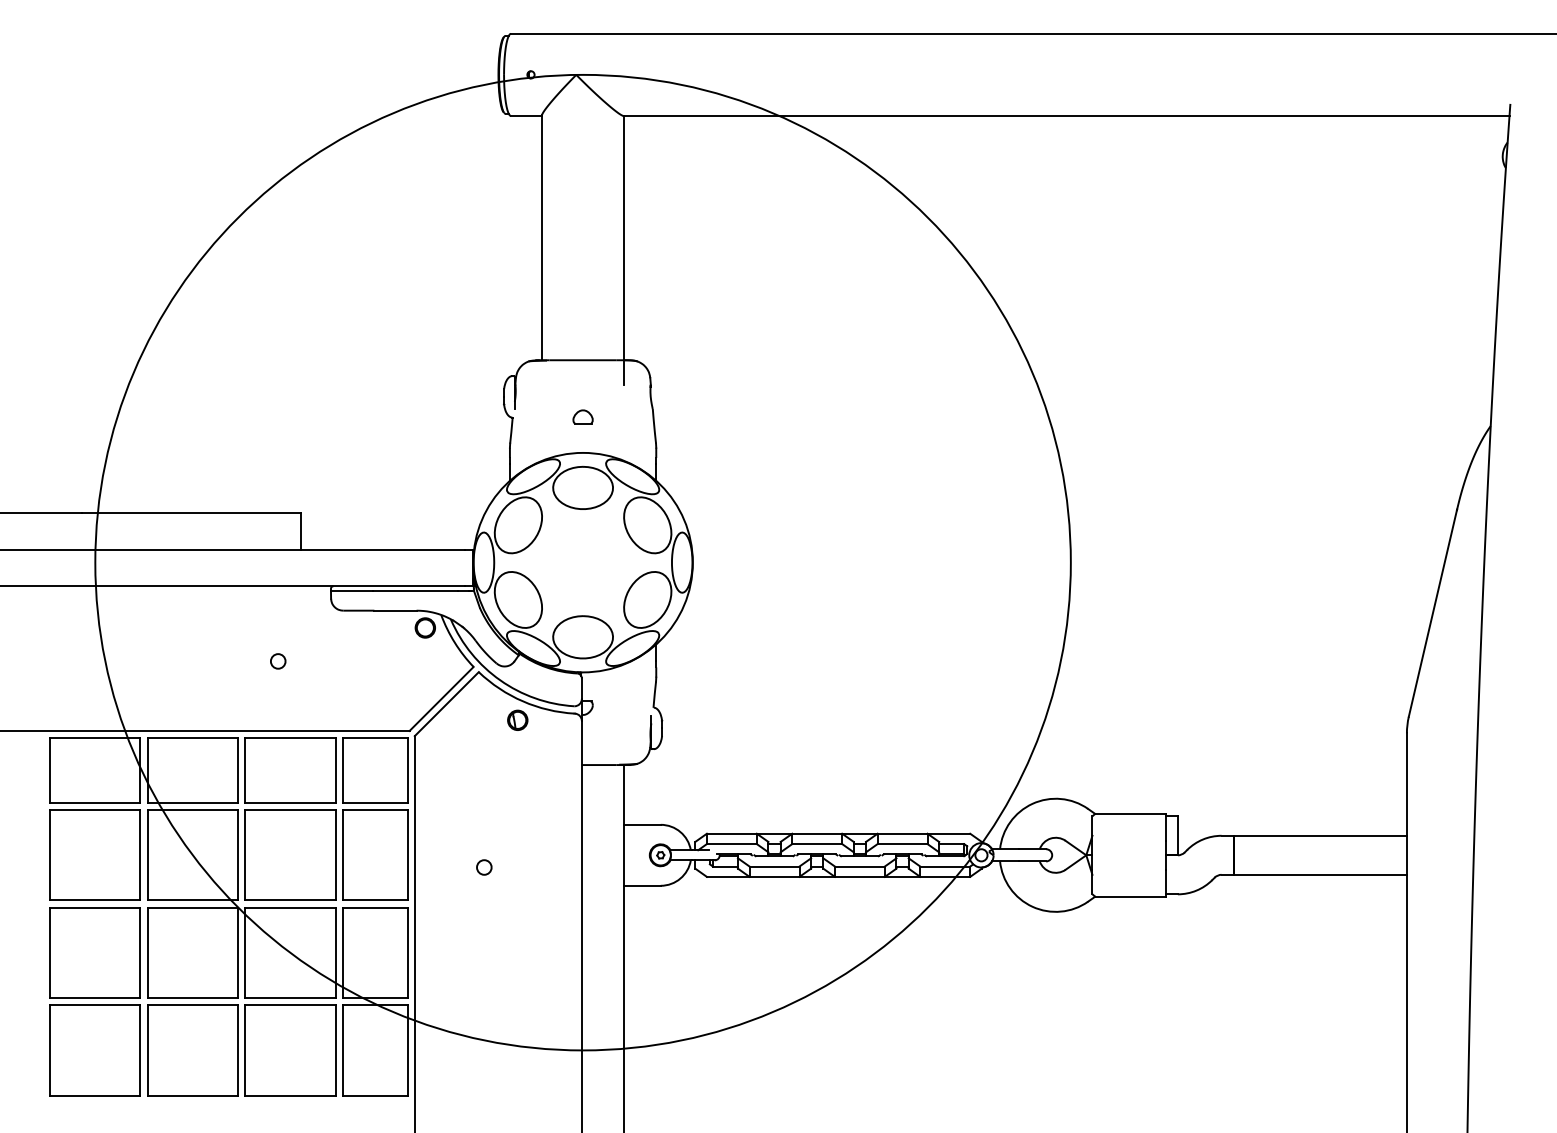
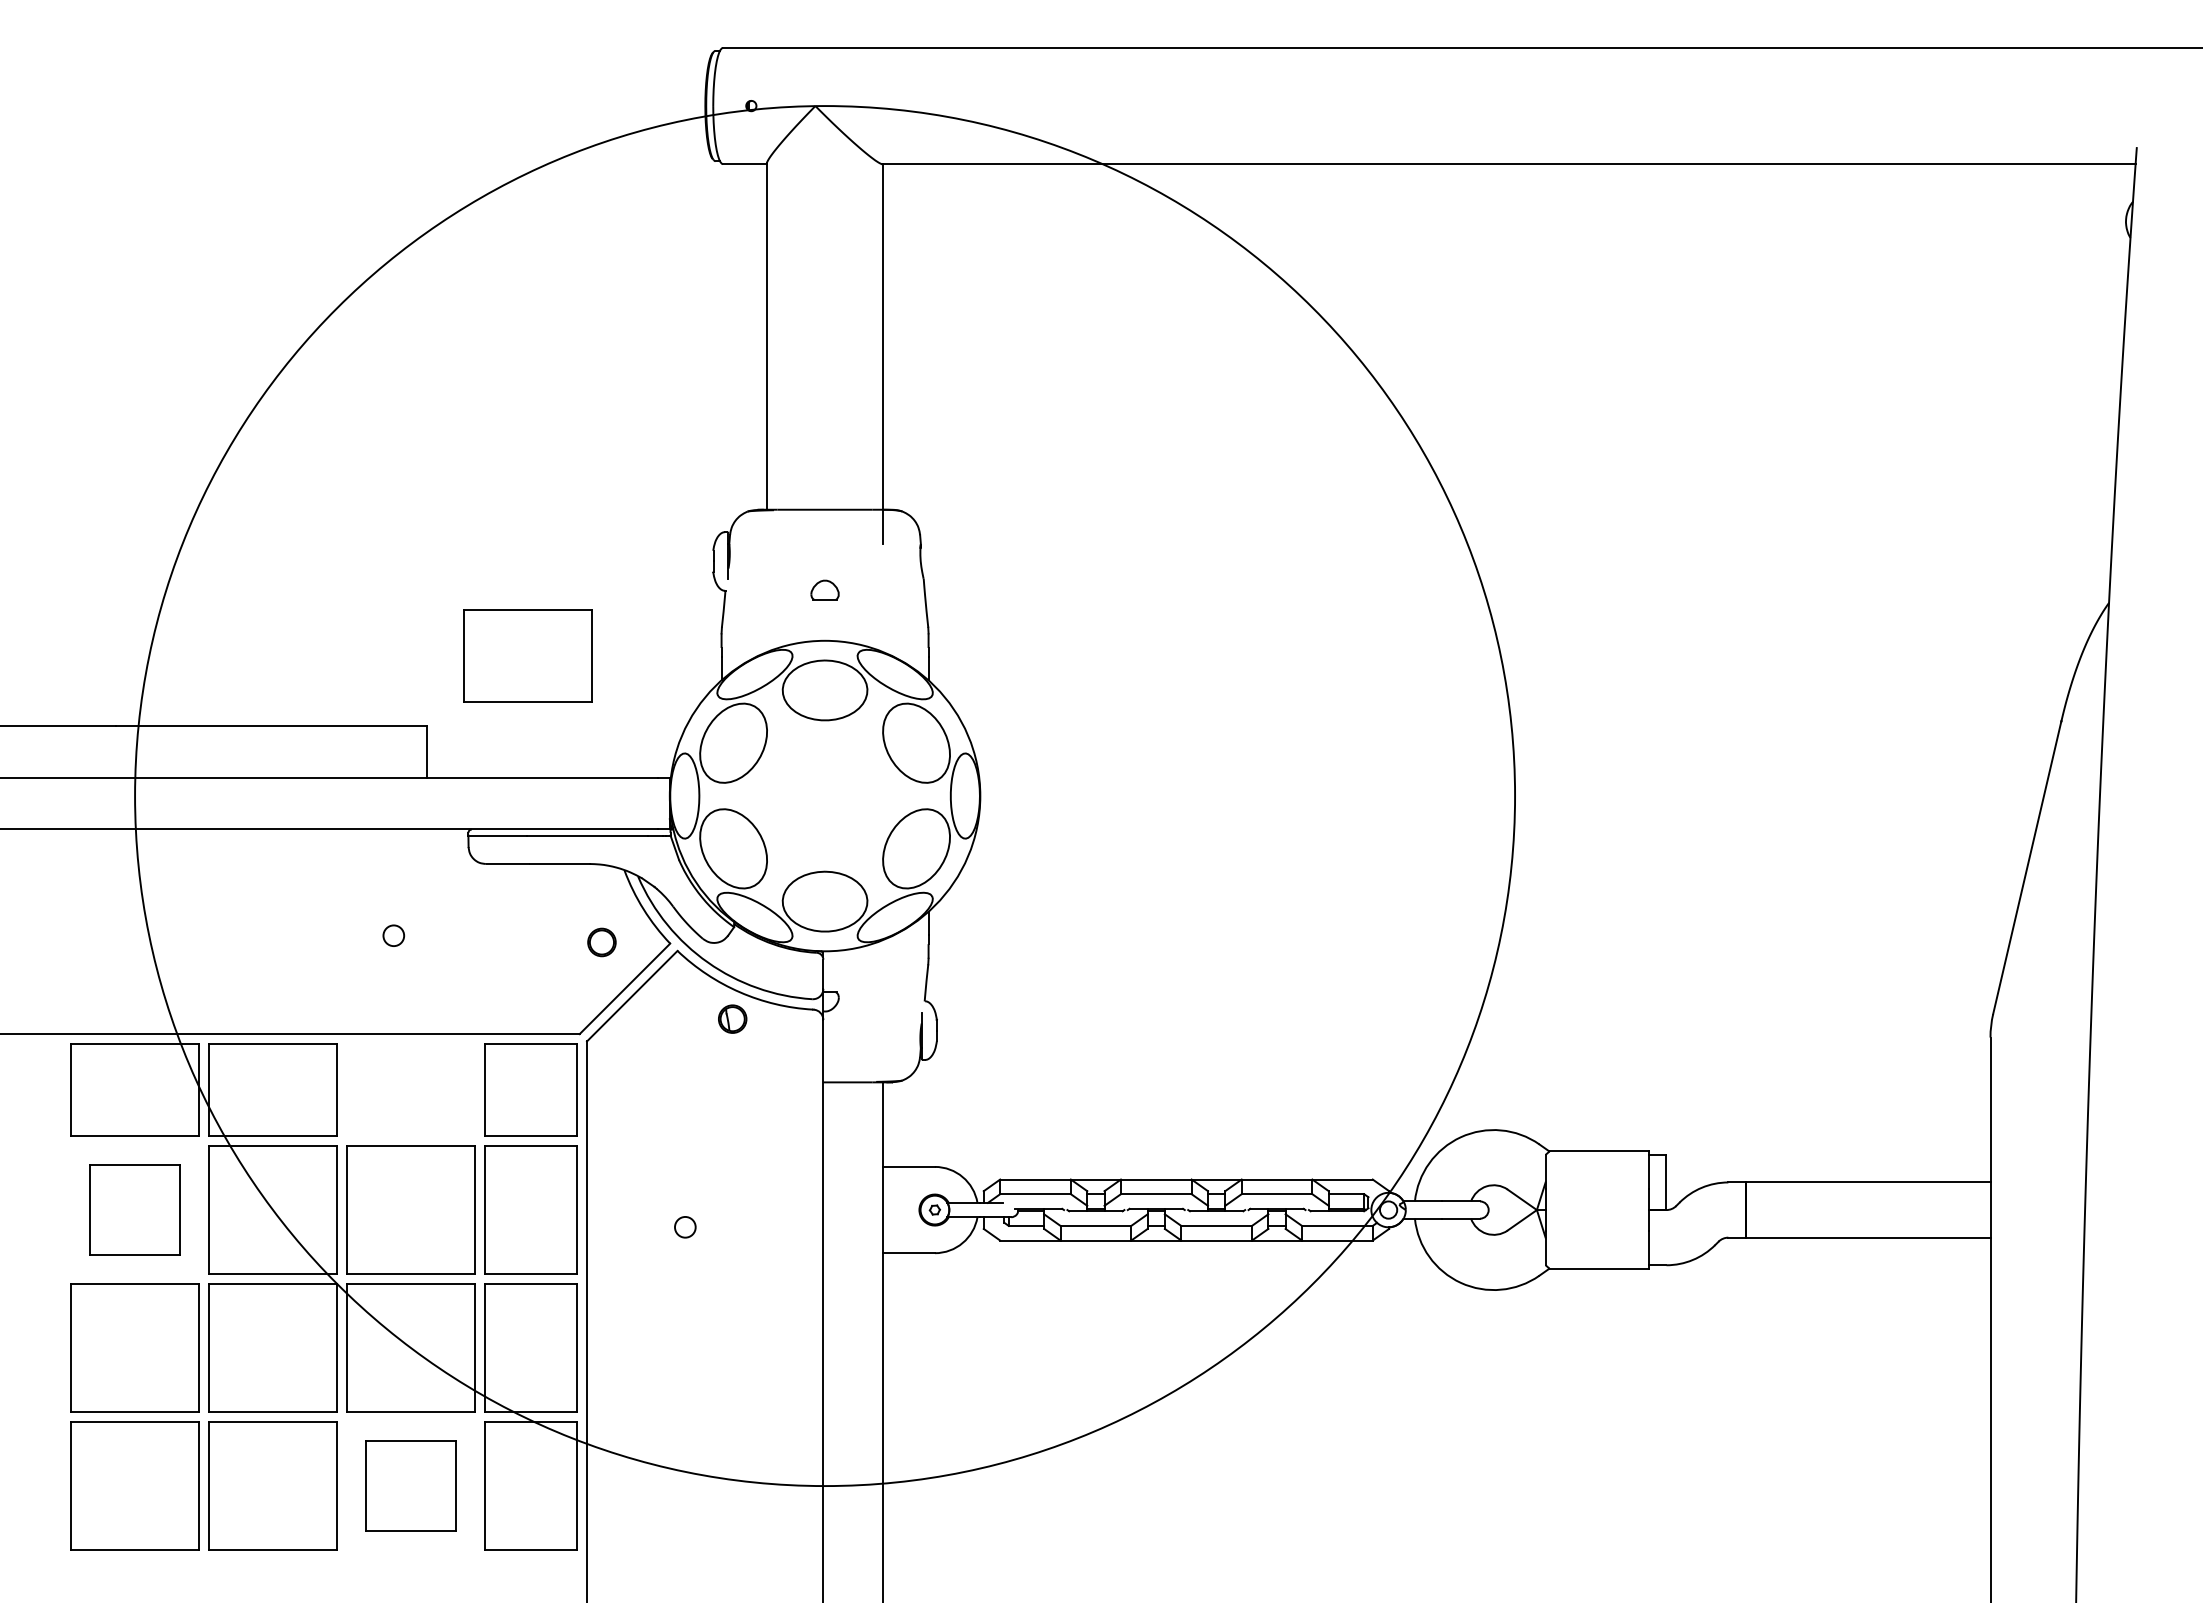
part: (425, 628) -> (601, 942), moved
part: (290, 770) -> (527, 655), moved
part: (94, 854) -> (134, 1209), size x0.7
part: (290, 1050) -> (410, 1485), size x0.7

